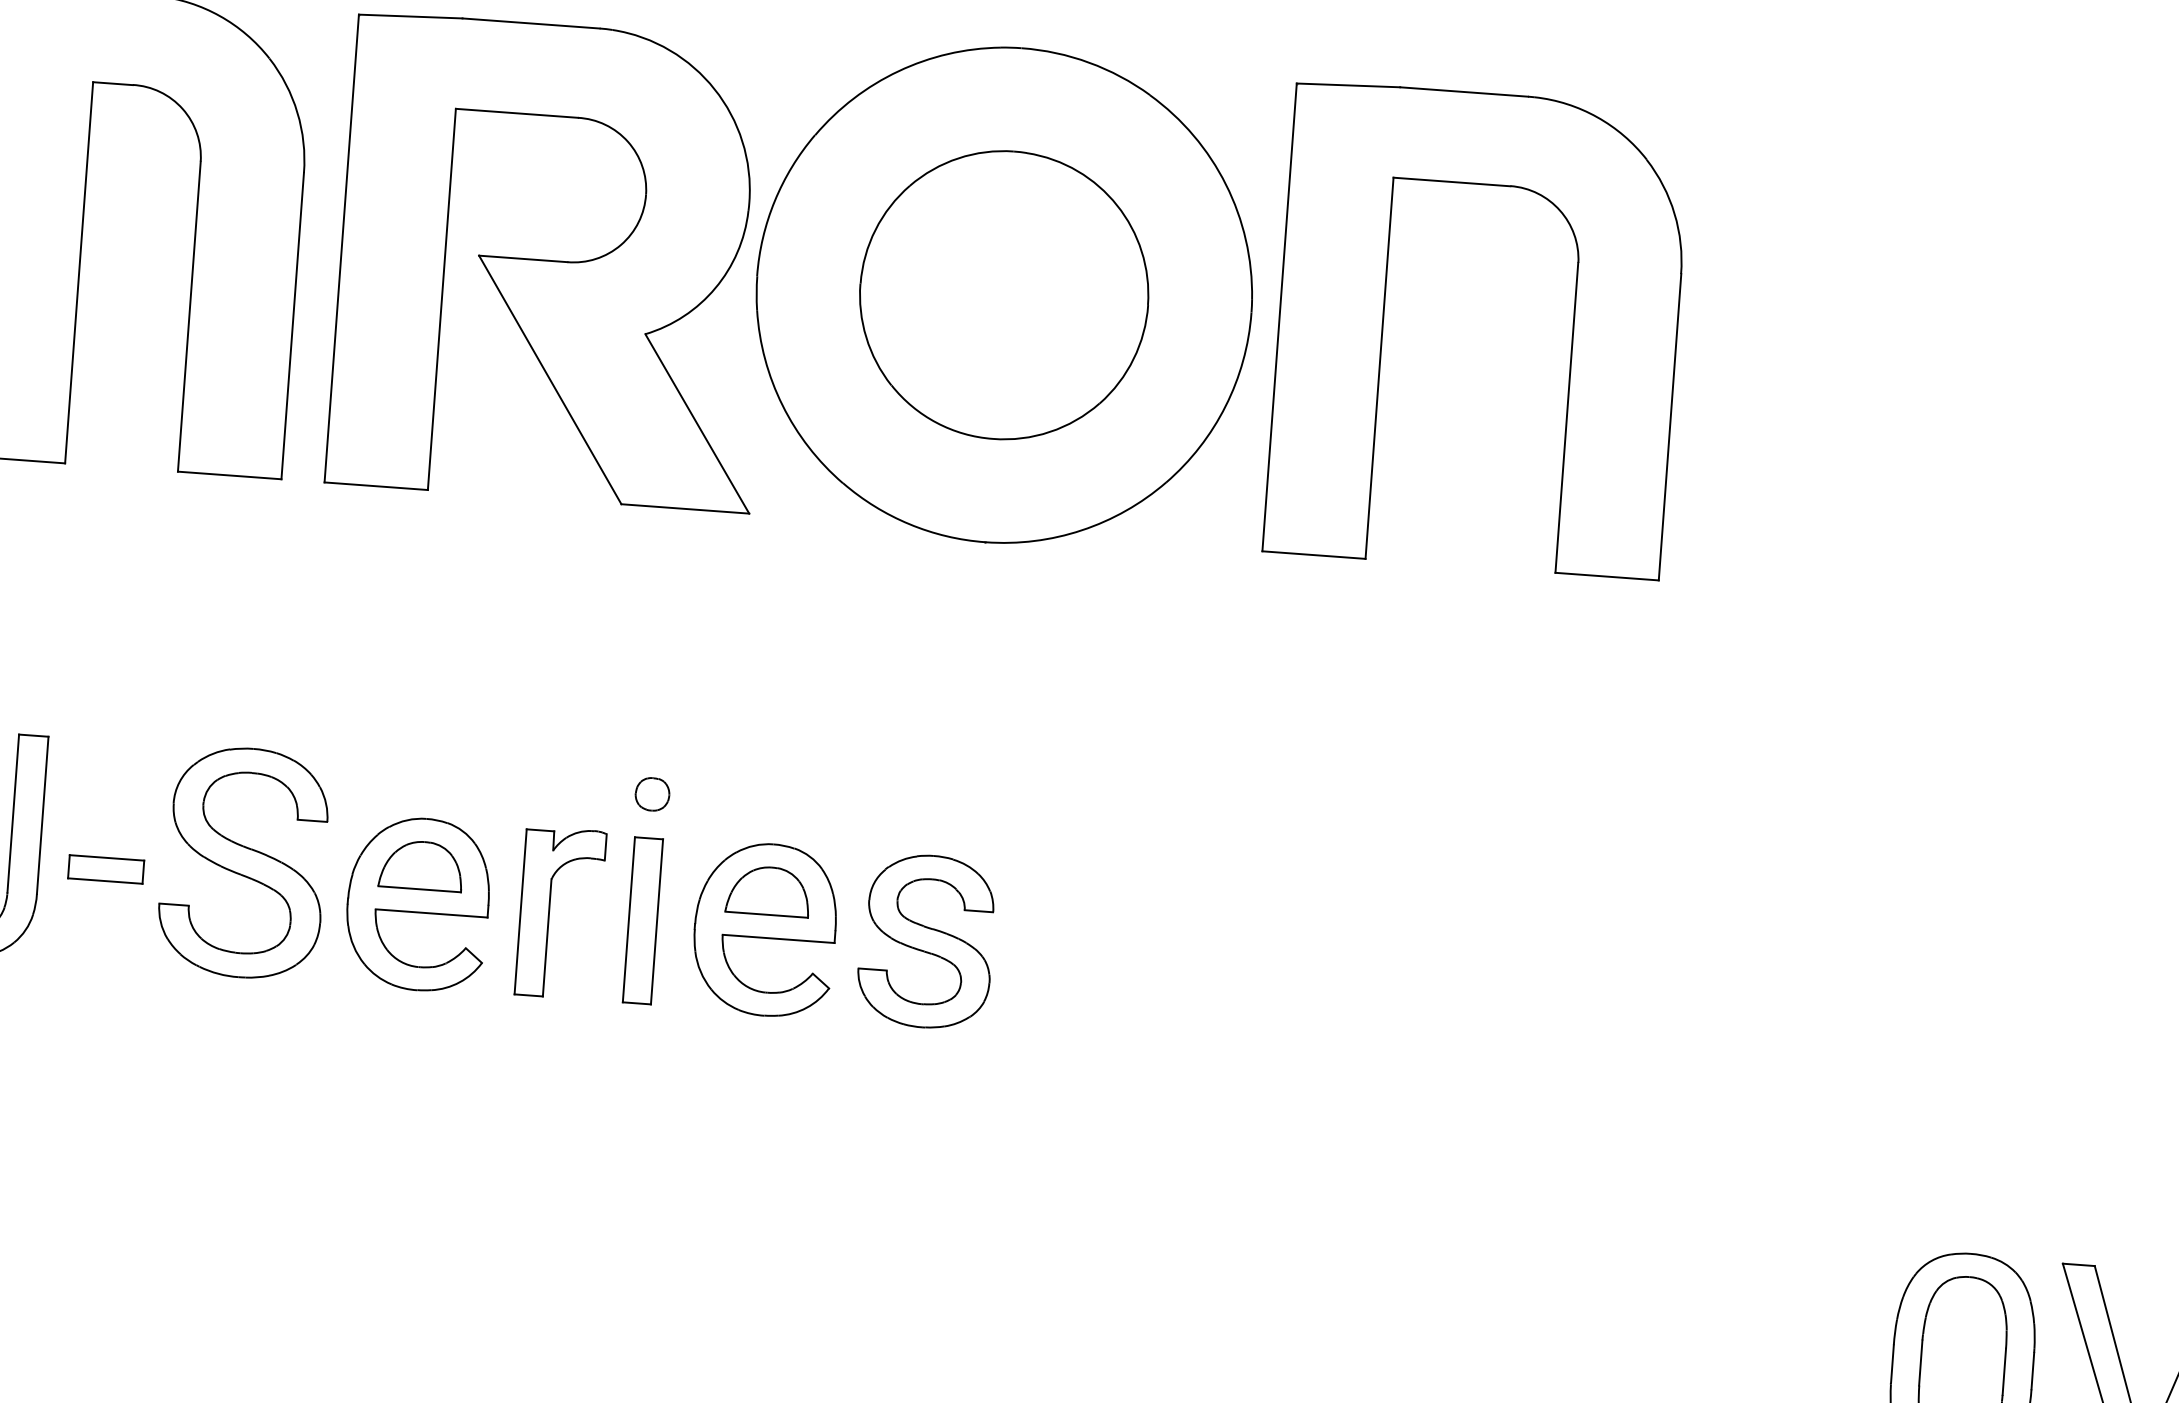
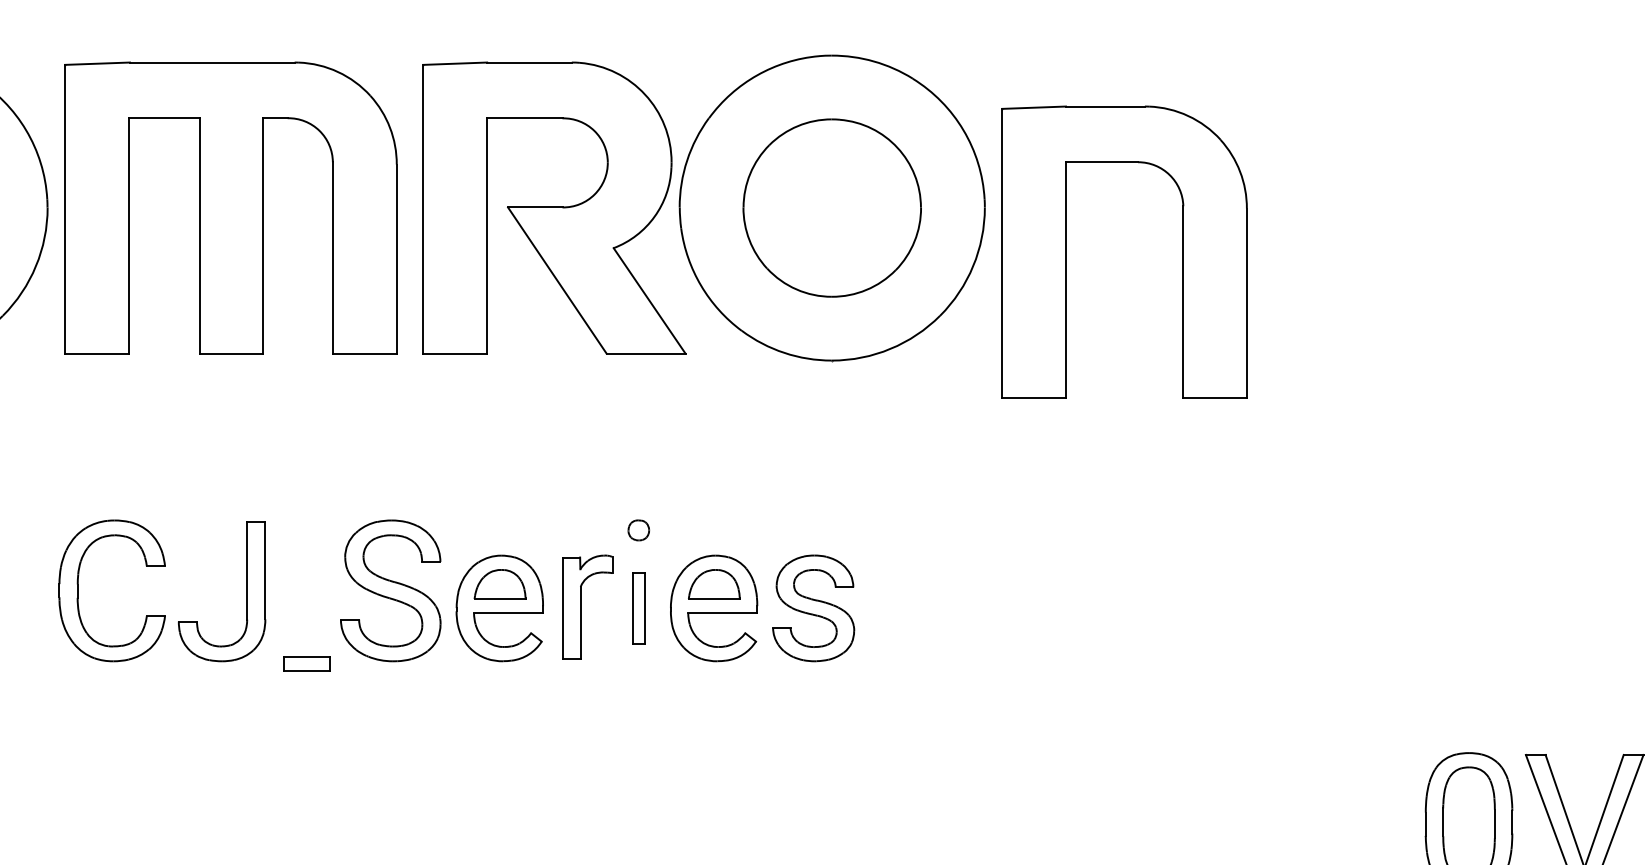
part: (1383, 322) -> (1066, 251), moved
part: (105, 868) -> (306, 663), moved
part: (642, 920) -> (638, 608), size x0.7

